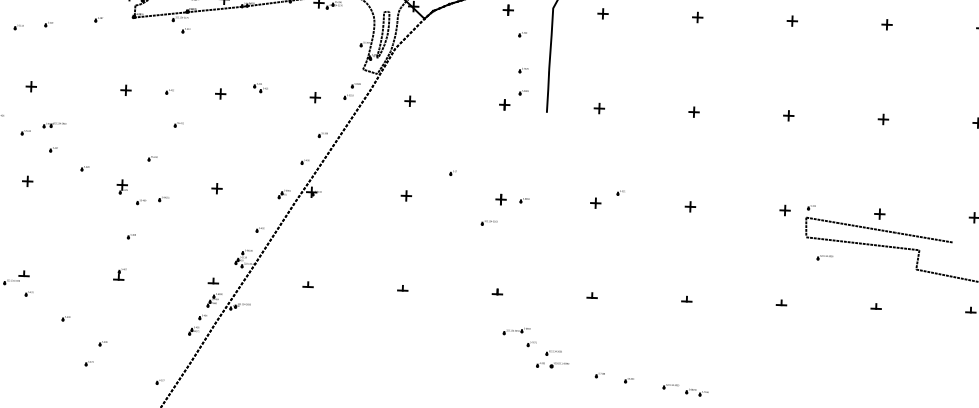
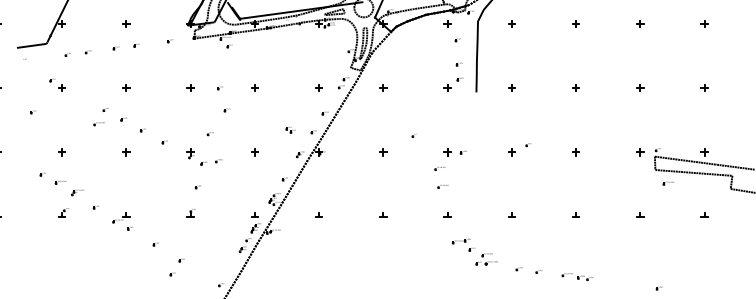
part: (260, 88) -> (290, 130), moved
part: (53, 126) -> (142, 114), removed
part: (491, 249) -> (442, 186), added

